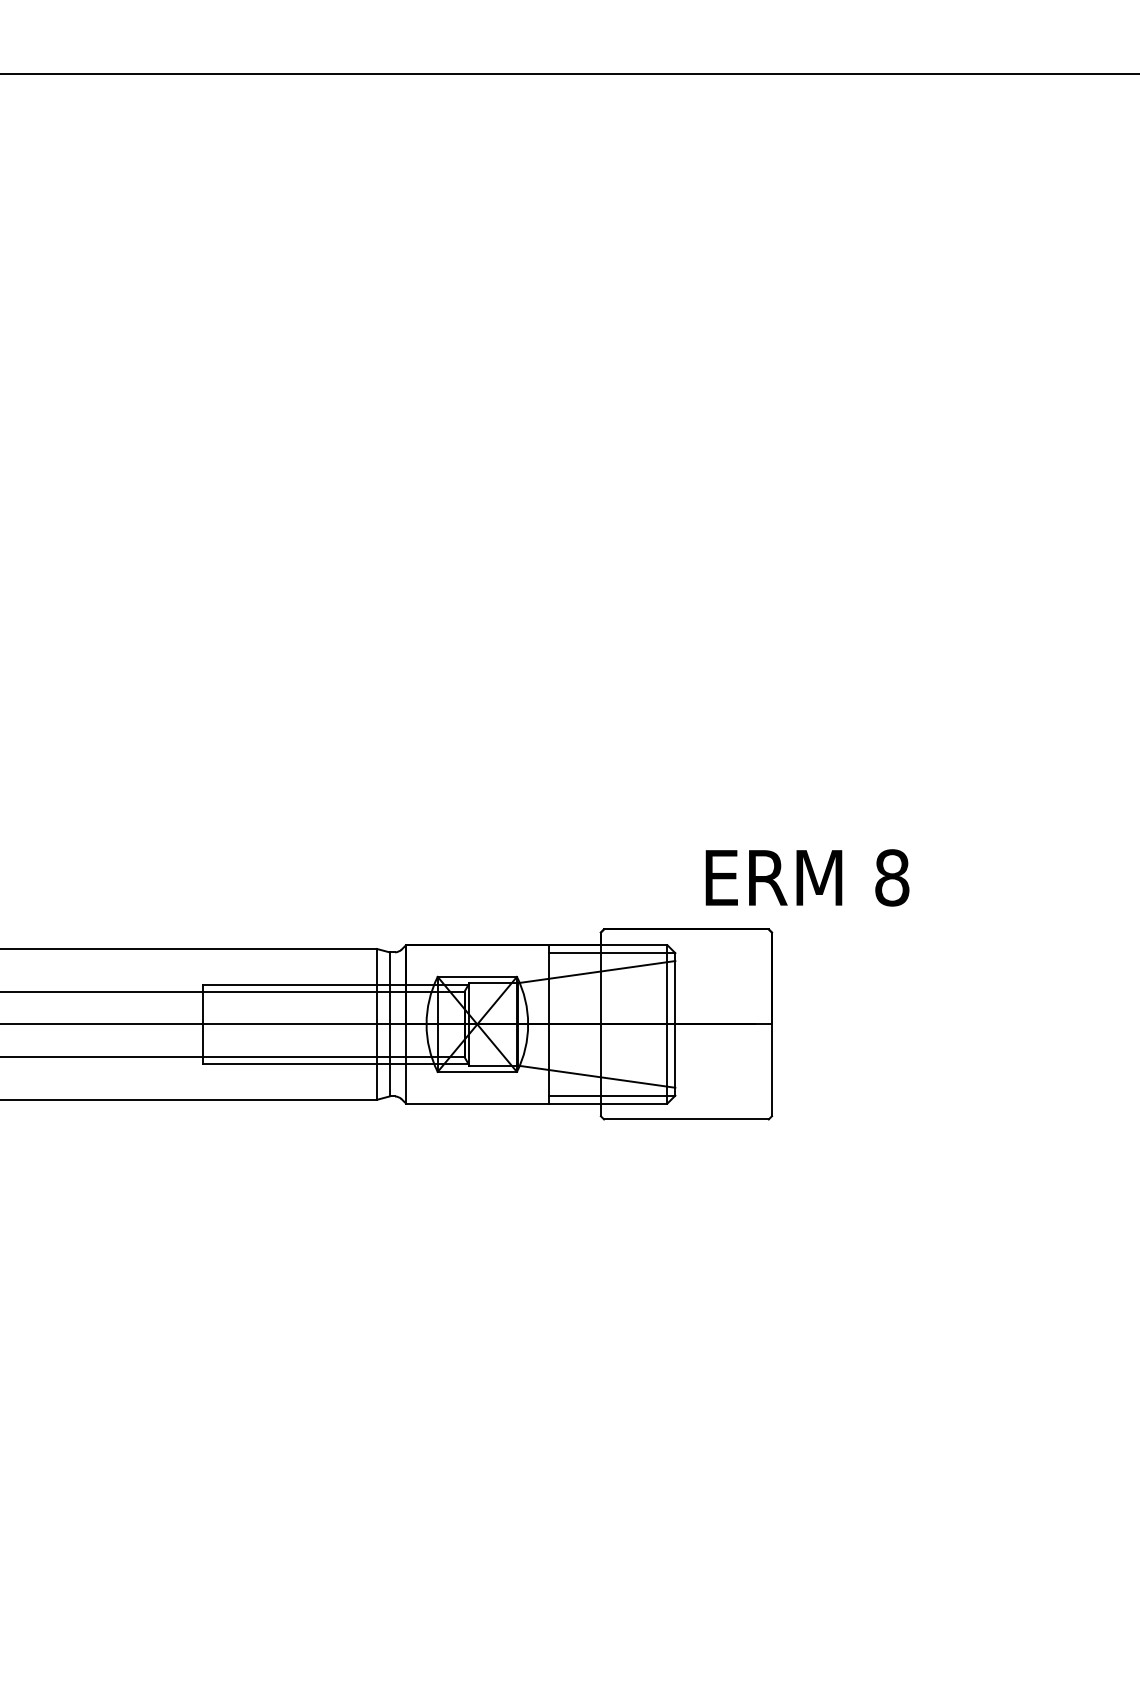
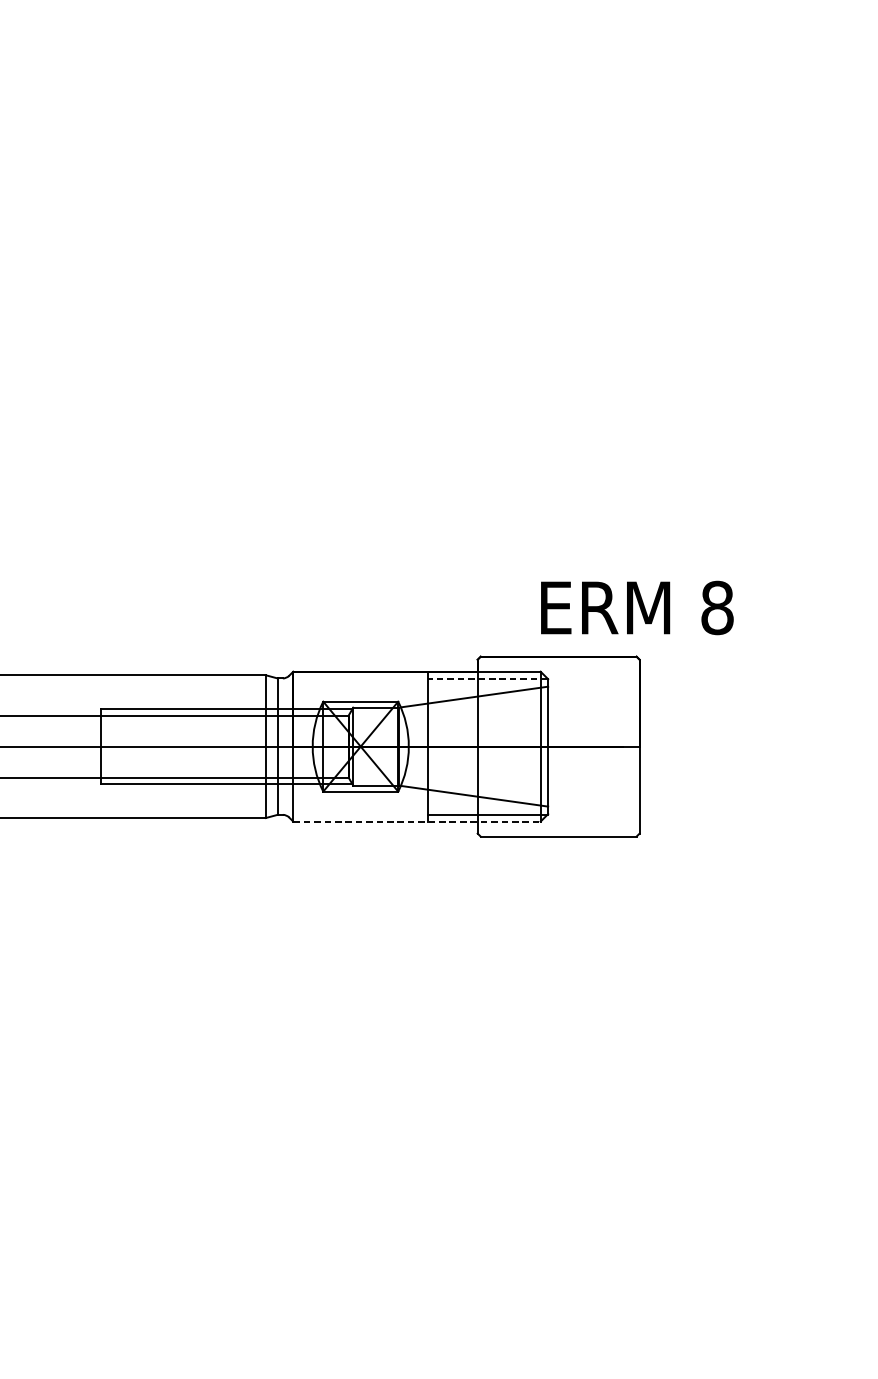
text: (807, 877) -> (637, 607), moved
line: (611, 952) -> (487, 678), solid -> dashed
line: (536, 1103) -> (416, 821), solid -> dashed

